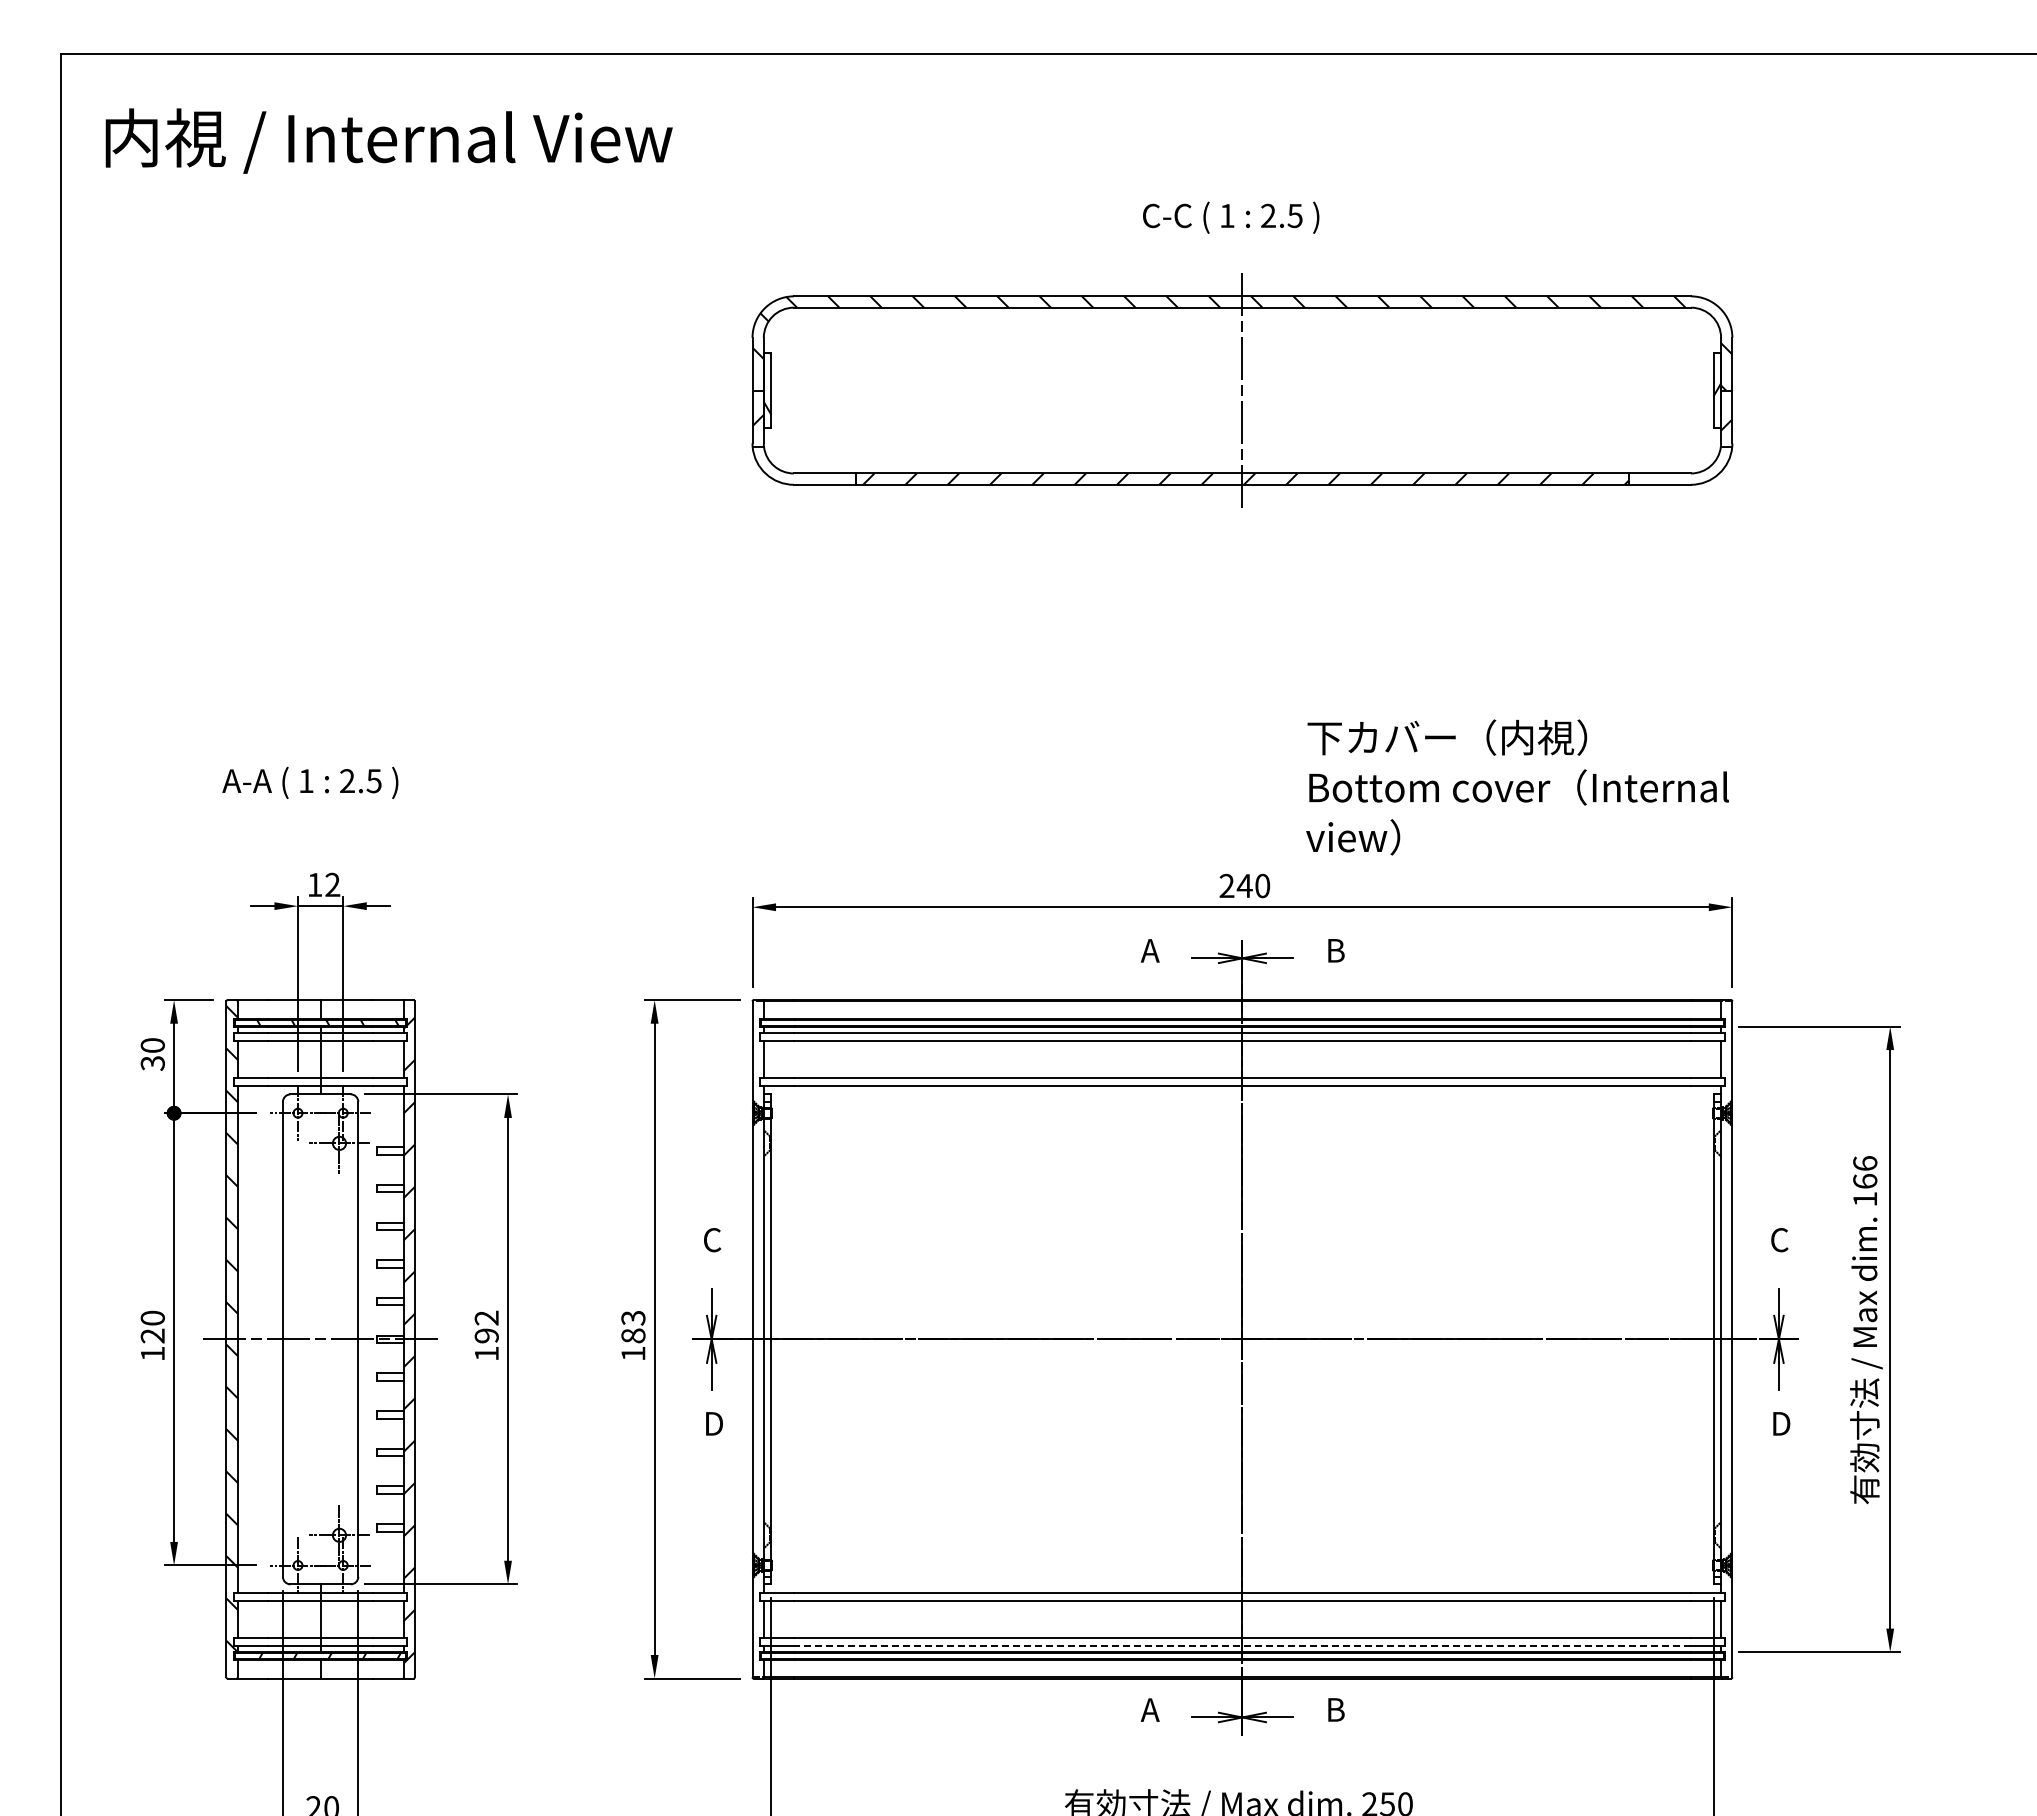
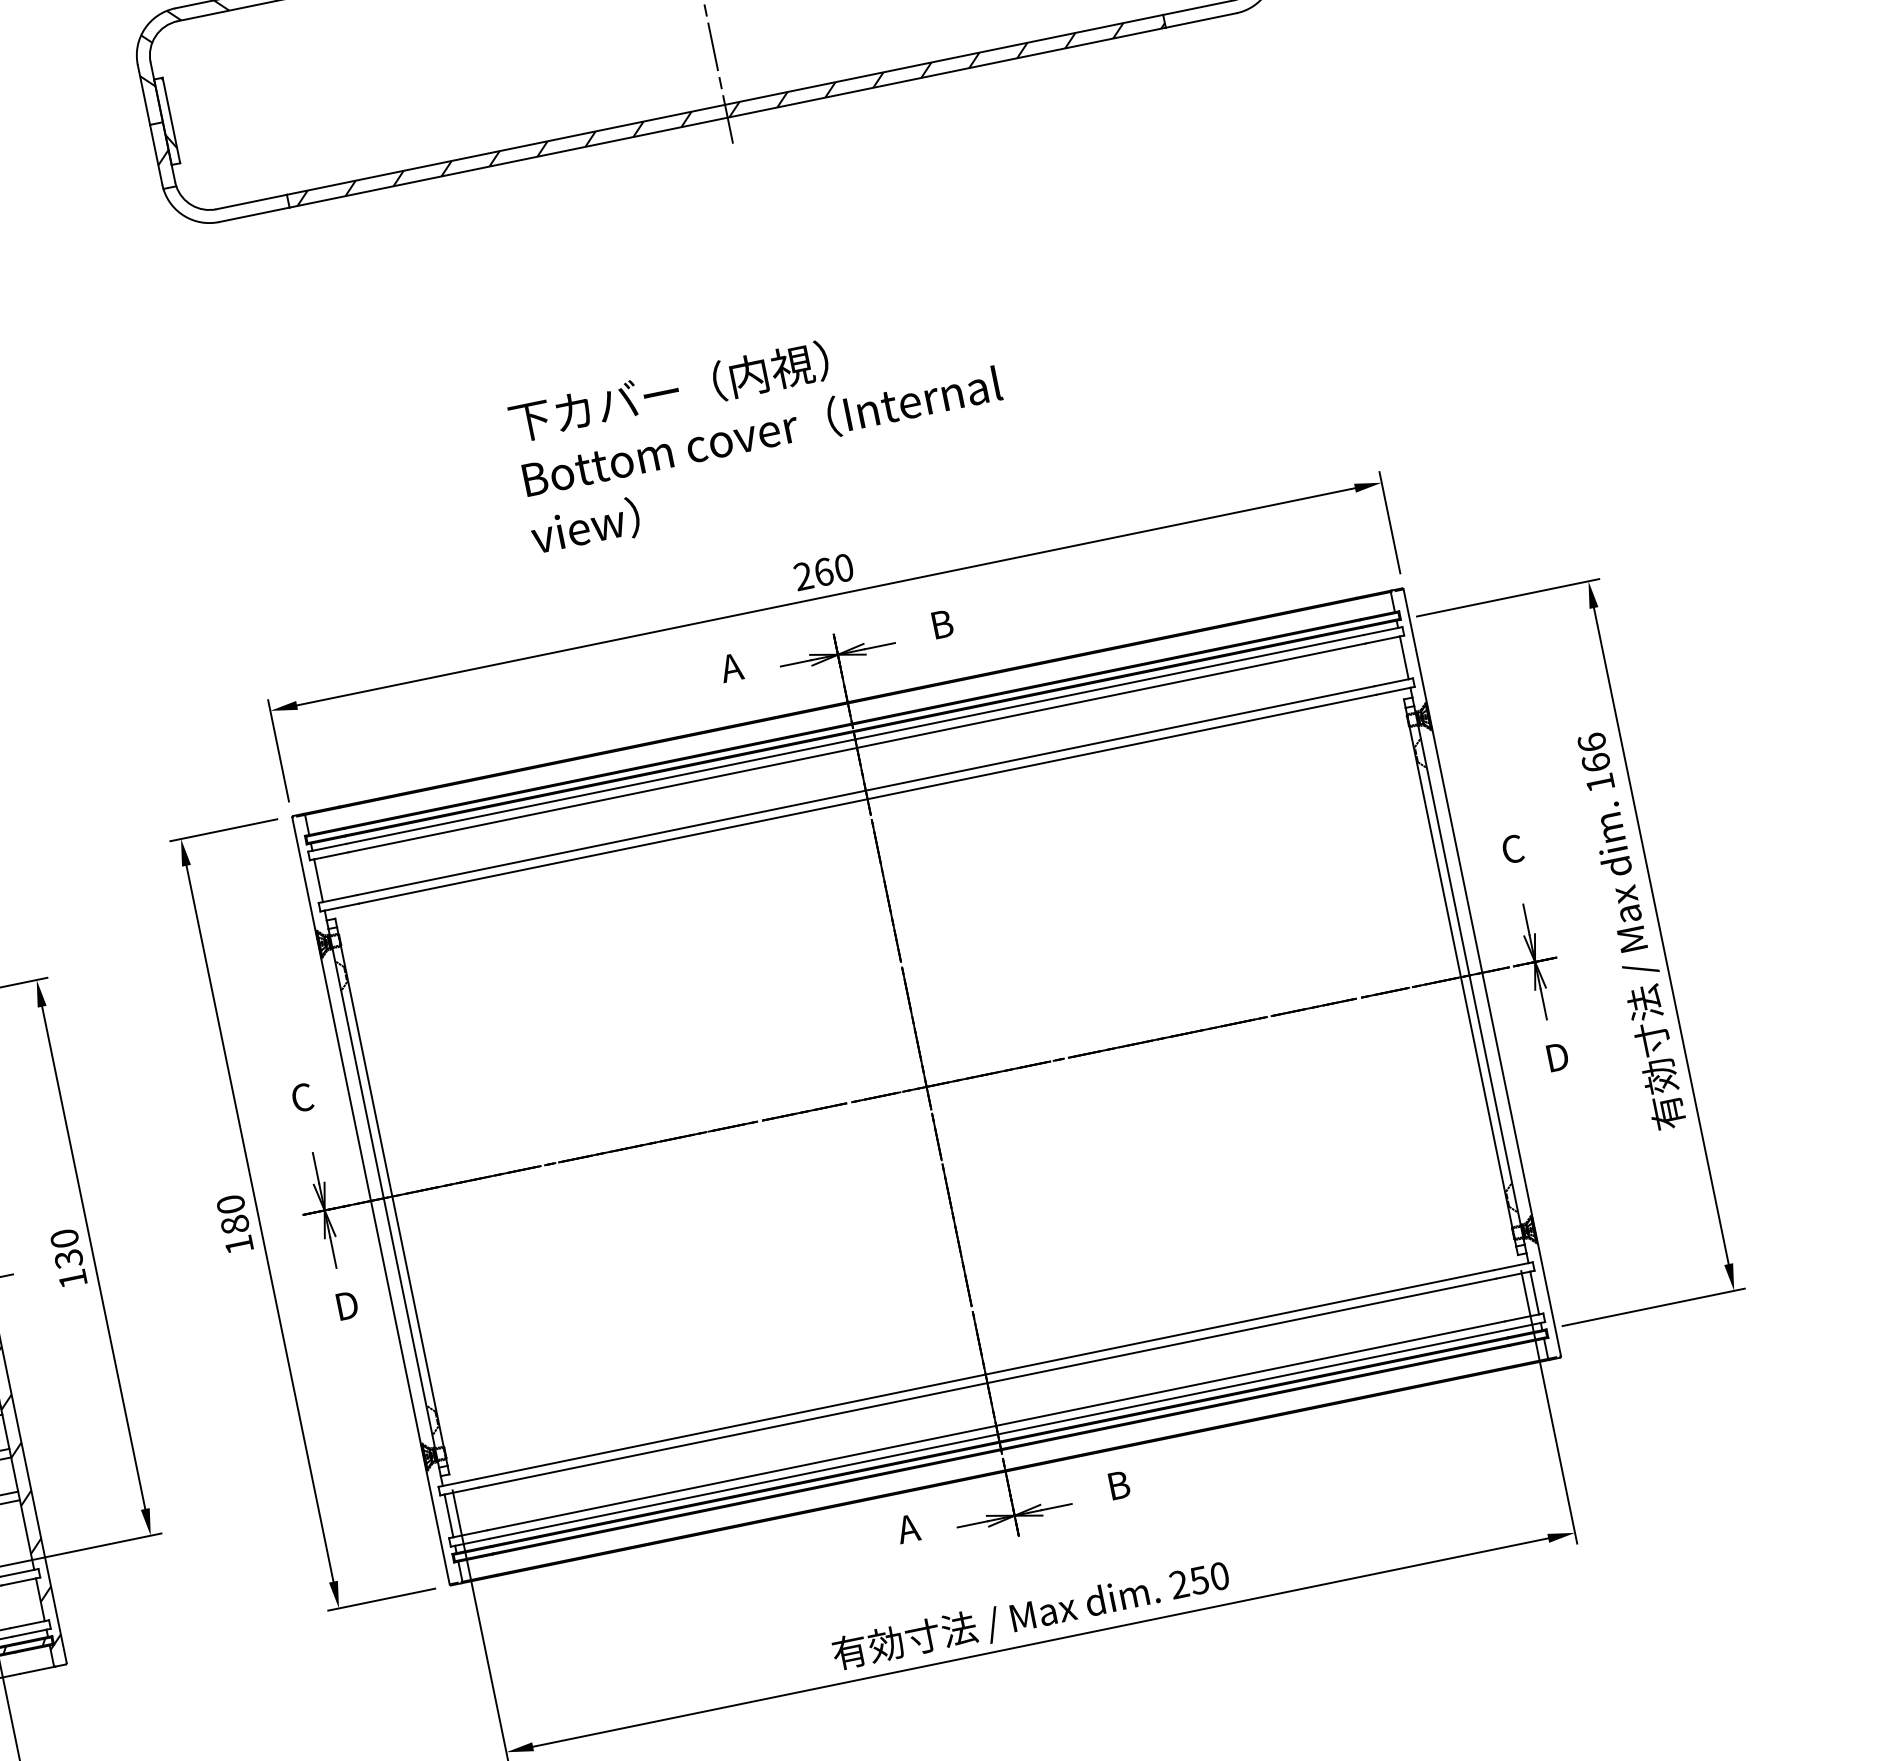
text: (1517, 787) -> (760, 432), moved
text: (1244, 885) -> (823, 571), 240 -> 260
text: (633, 1317) -> (230, 1203), 183 -> 180
text: (486, 1326) -> (66, 1248), 192 -> 130
line: (1241, 1645) -> (996, 1434), dashed -> solid

